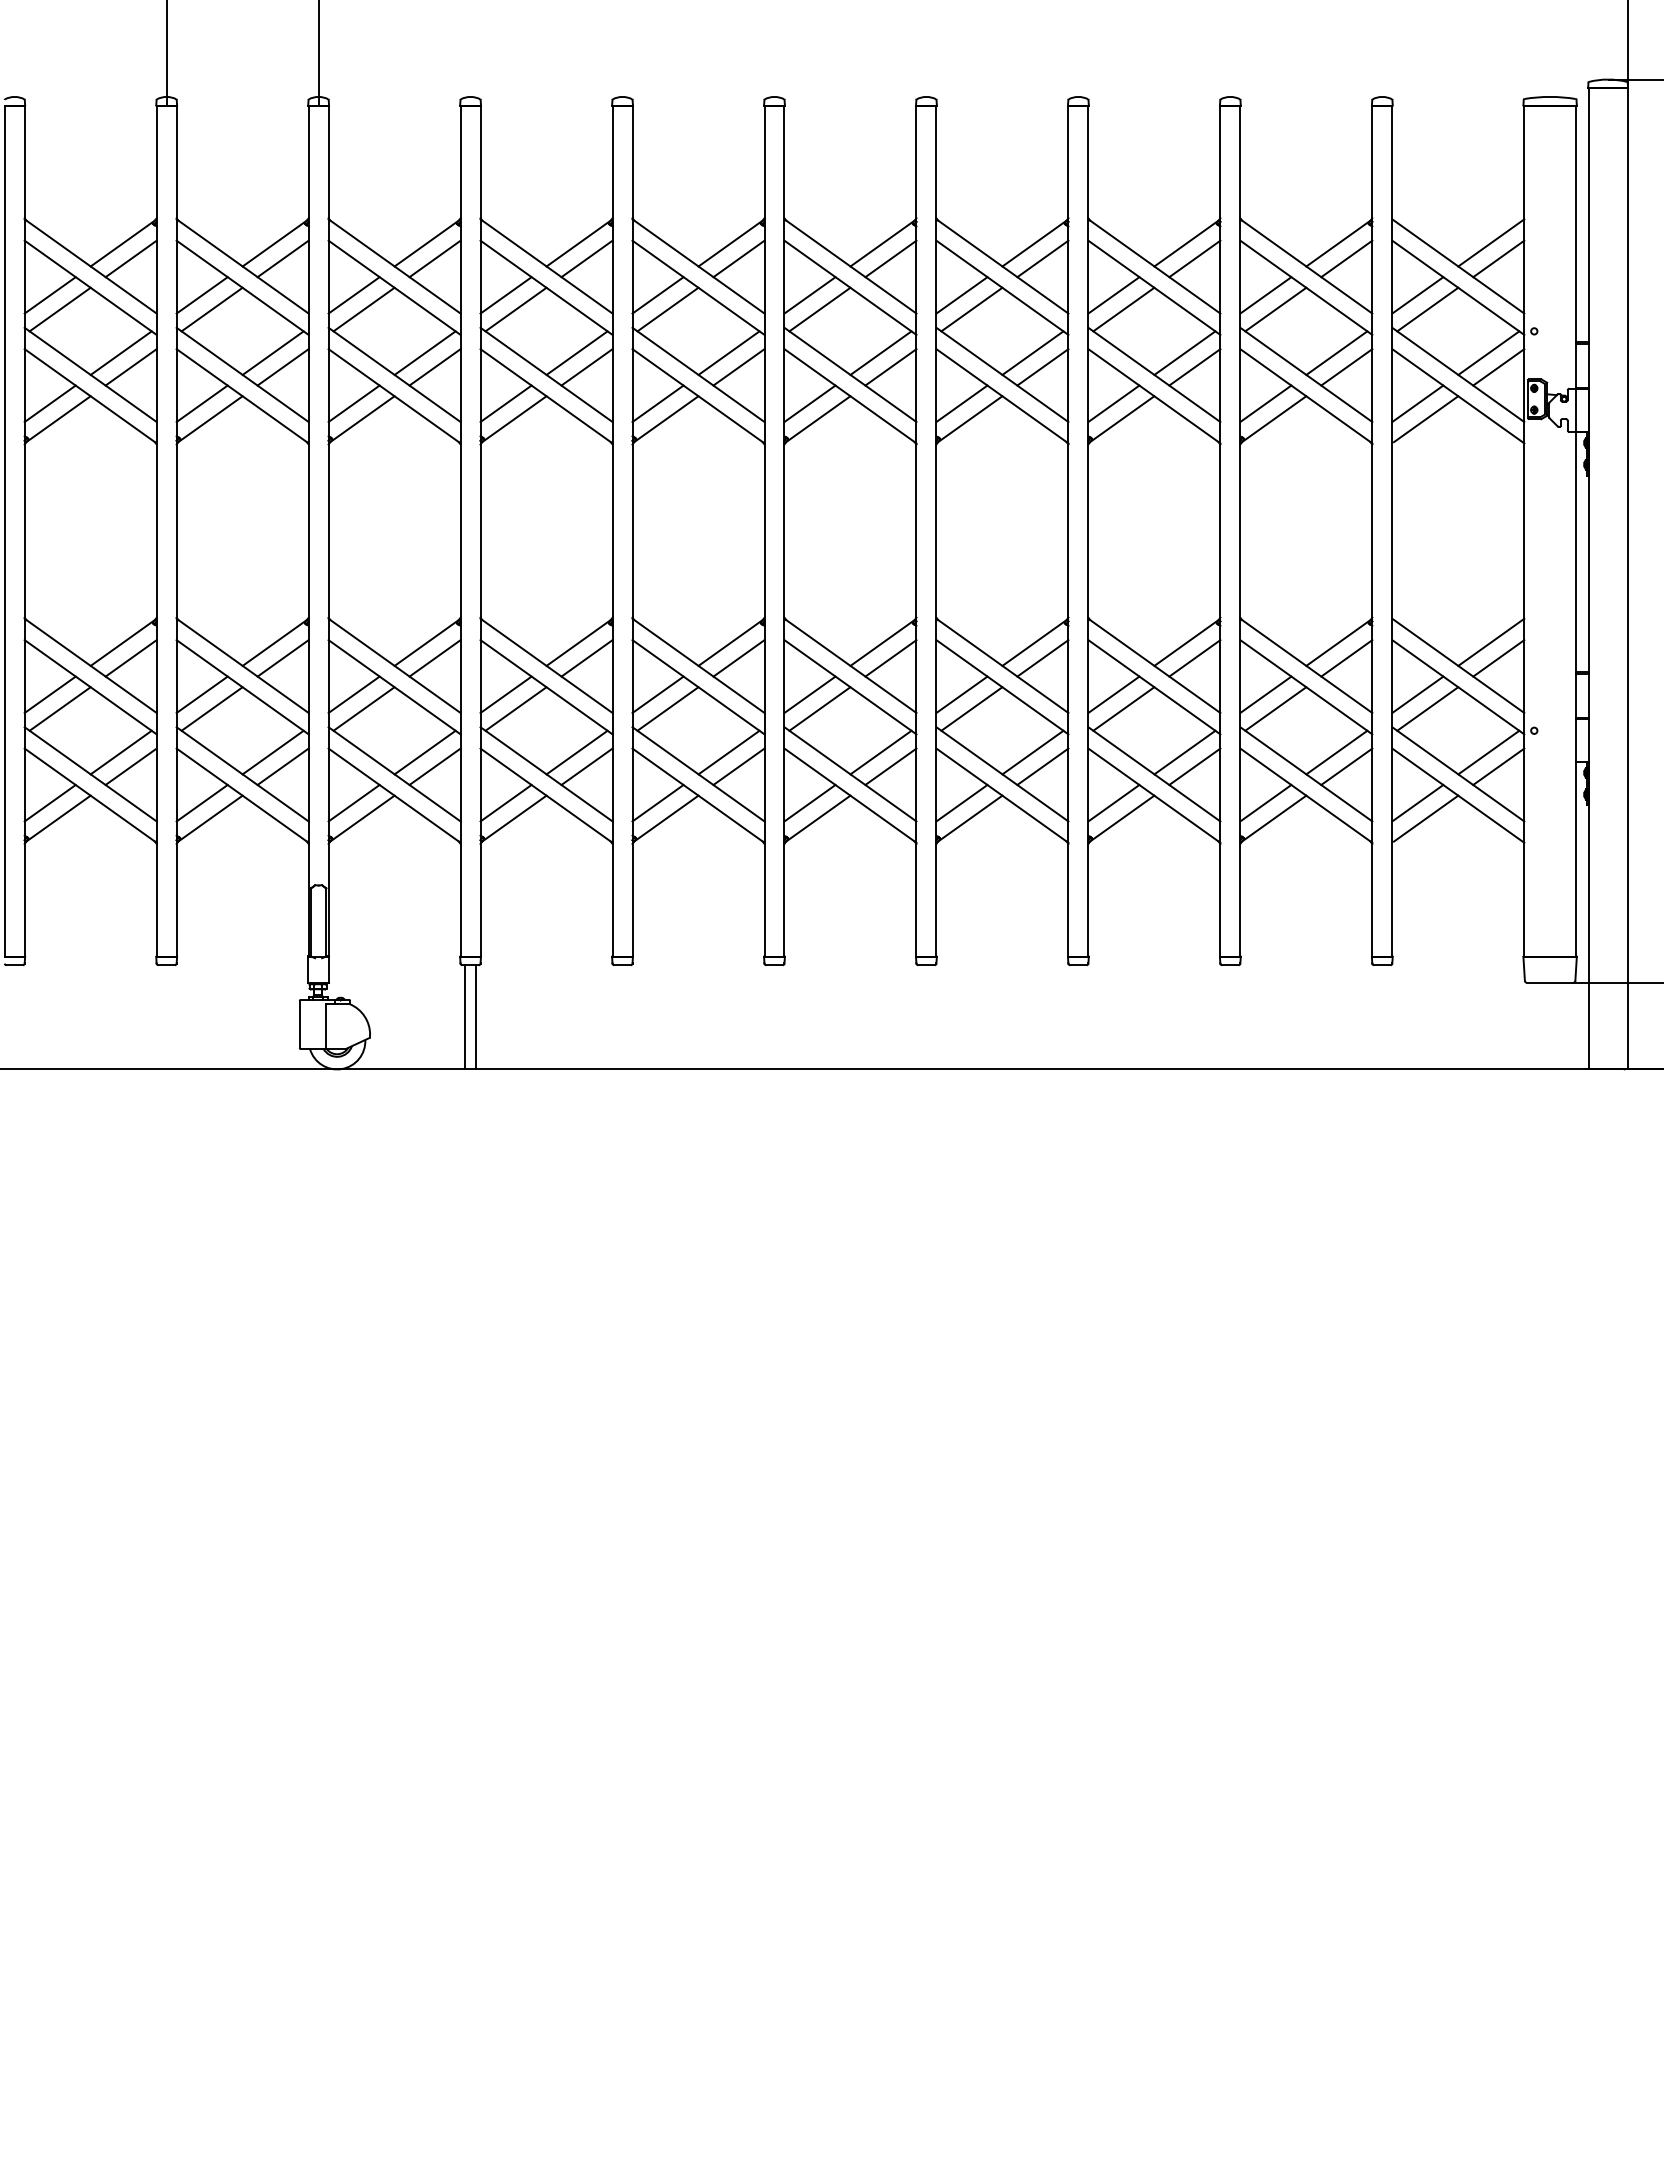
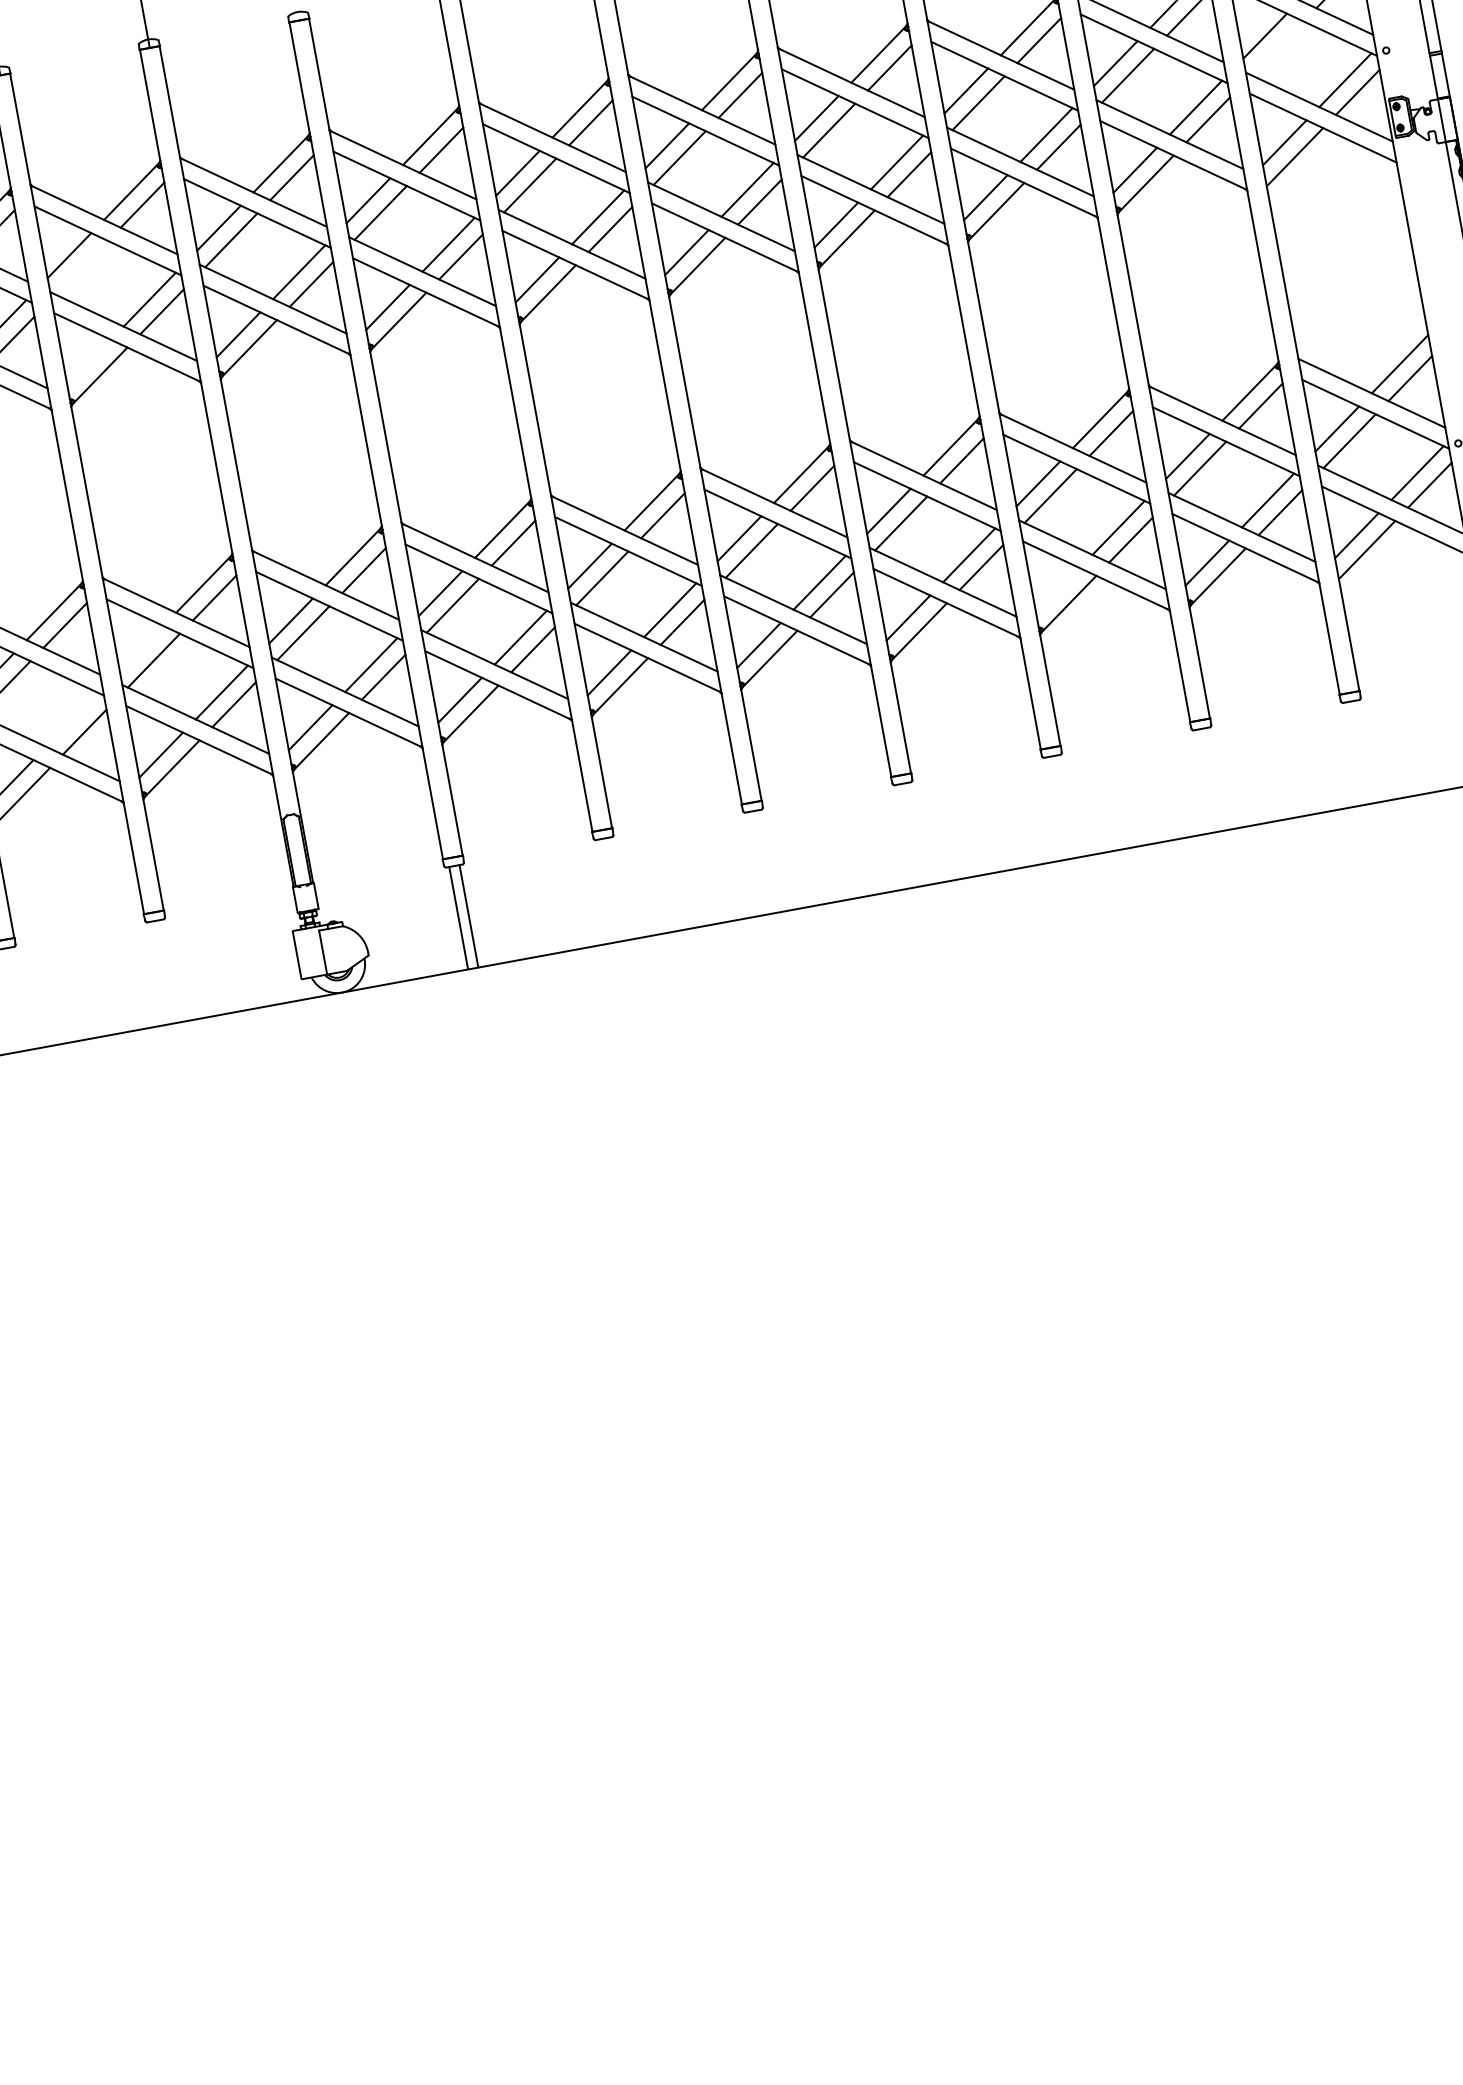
line: (211, 309) -> (81, 267), removed
line: (1427, 309) -> (1277, 48), removed
line: (201, 403) -> (88, 362), removed
line: (201, 694) -> (140, 648), removed
line: (120, 752) -> (71, 720), removed
line: (1113, 802) -> (1057, 589), removed

